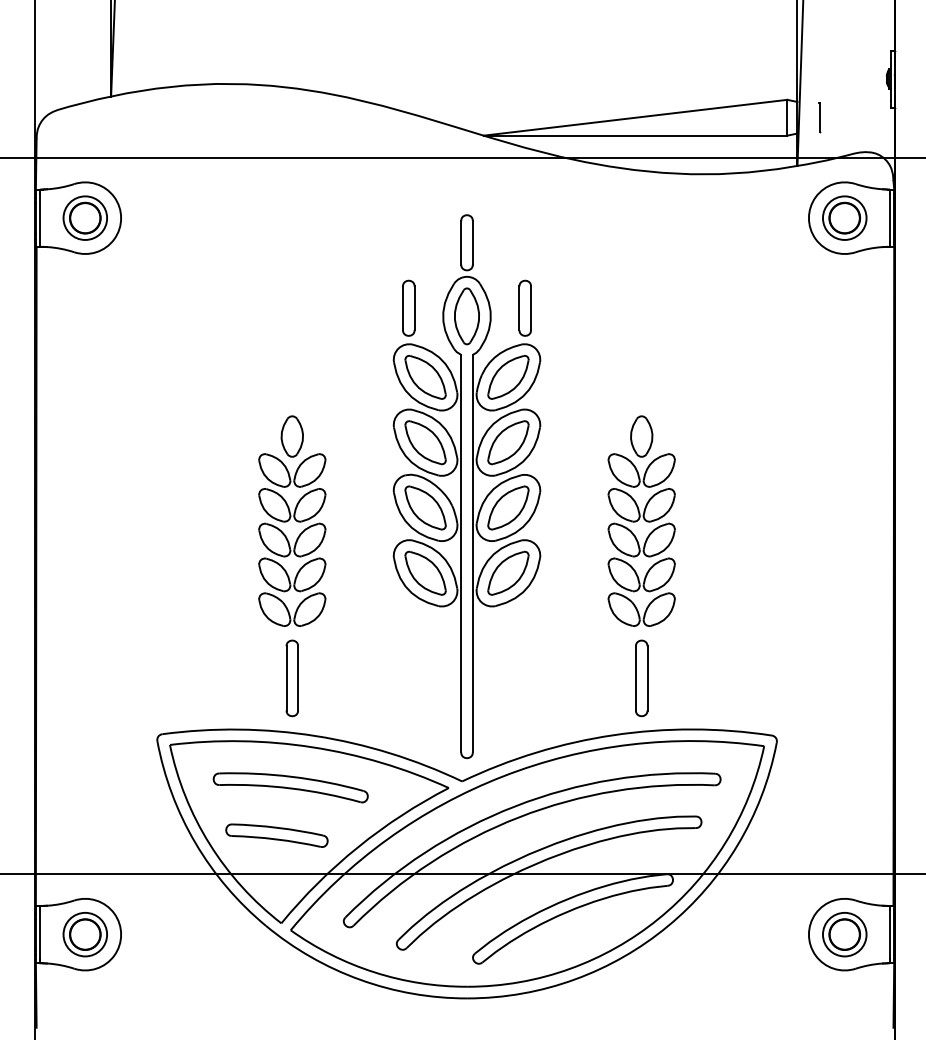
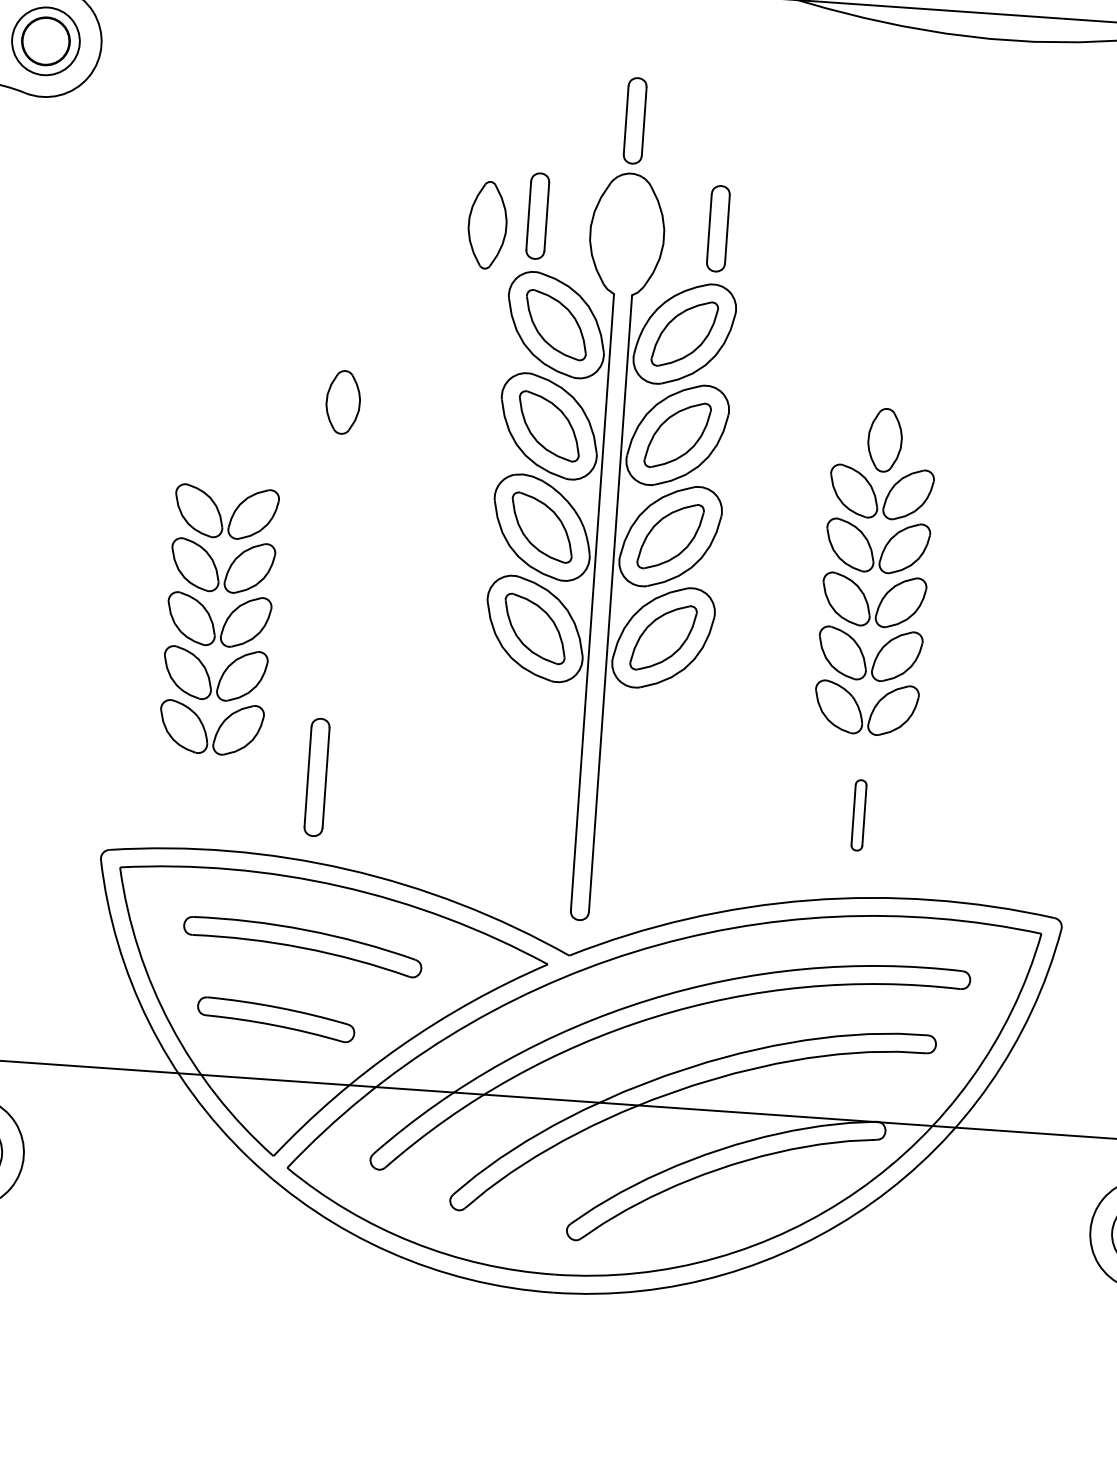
part: (466, 316) -> (486, 225), moved
part: (292, 539) -> (219, 619), moved
part: (641, 678) -> (858, 815), size x0.6

